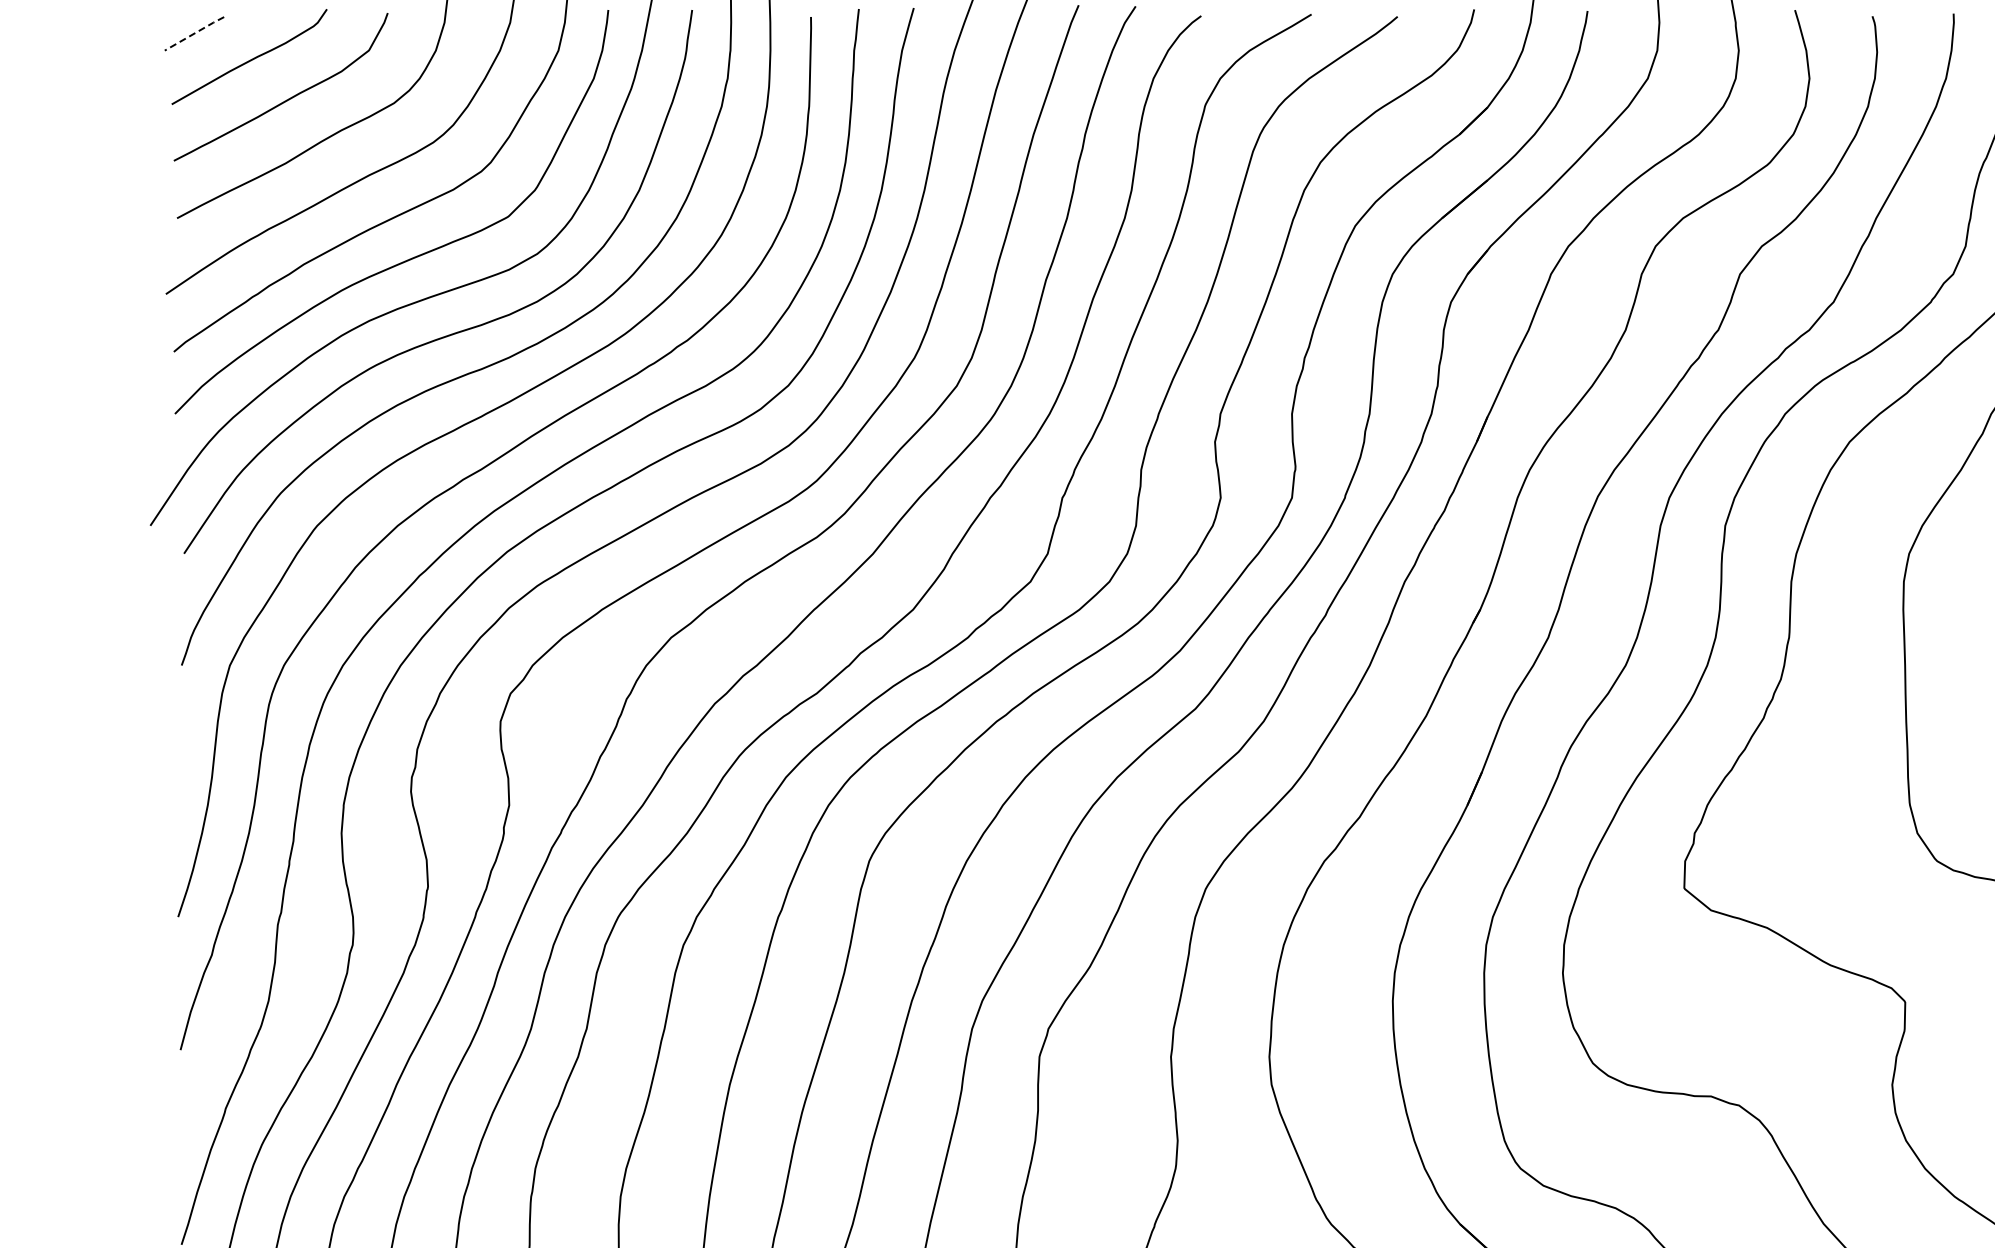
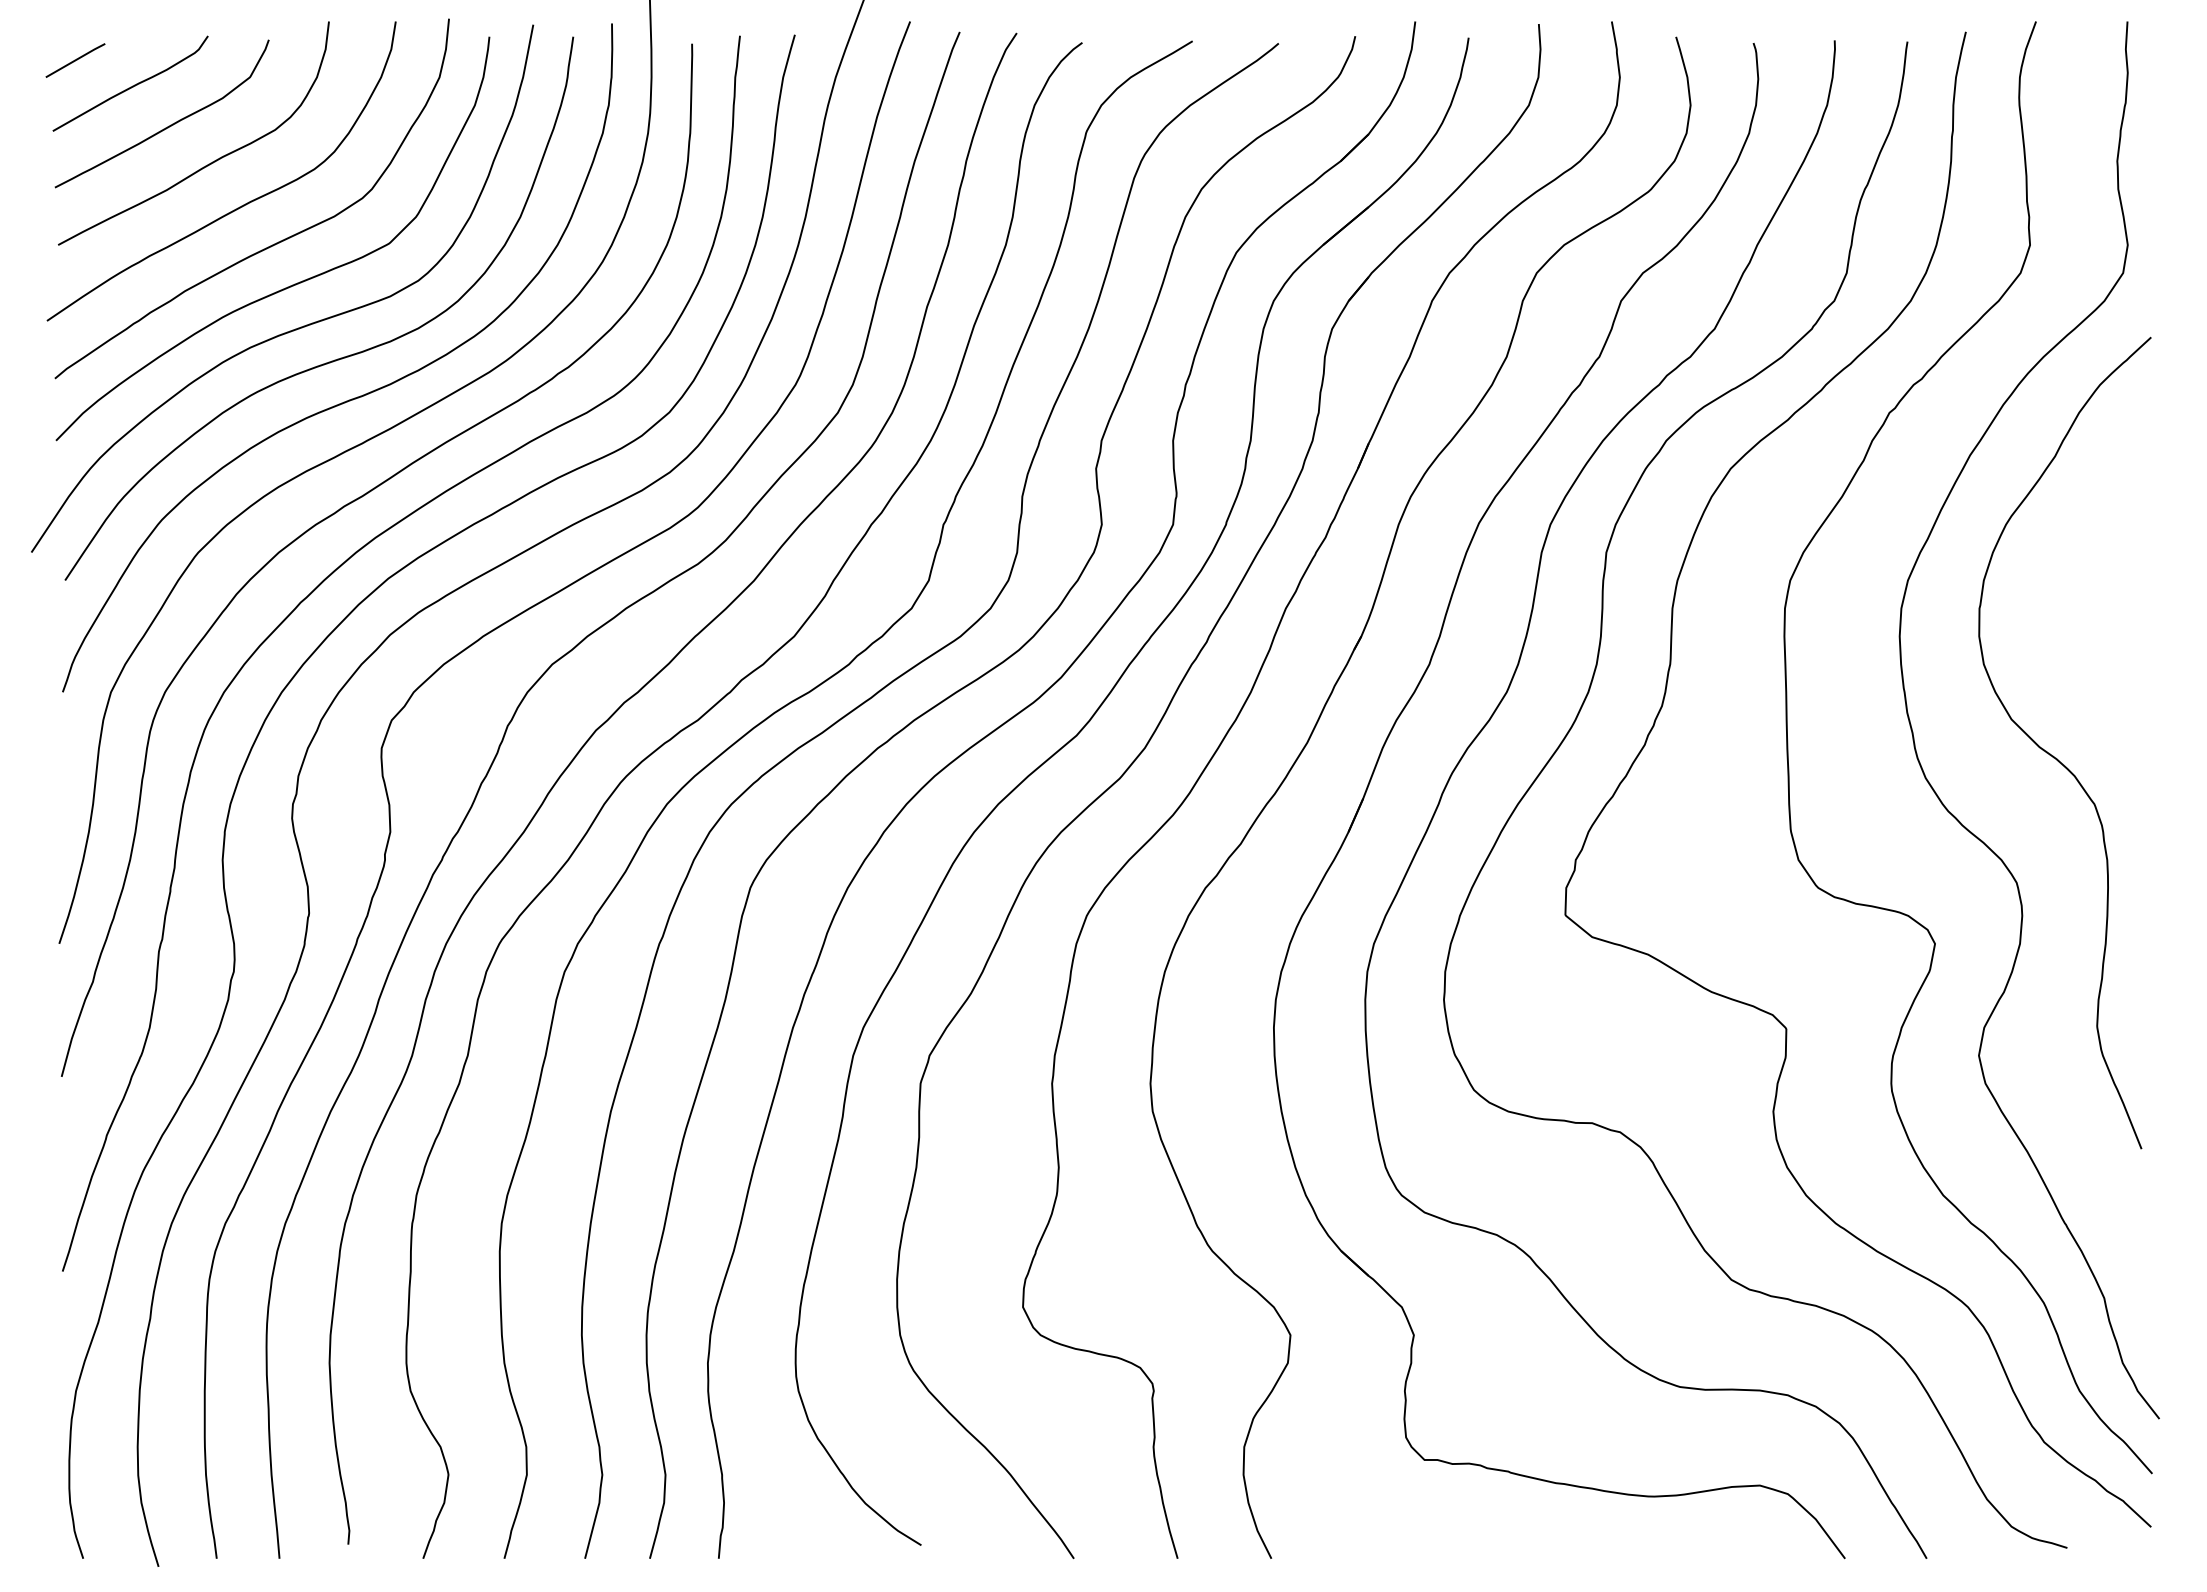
line: (194, 33) -> (75, 60), dashed -> solid

